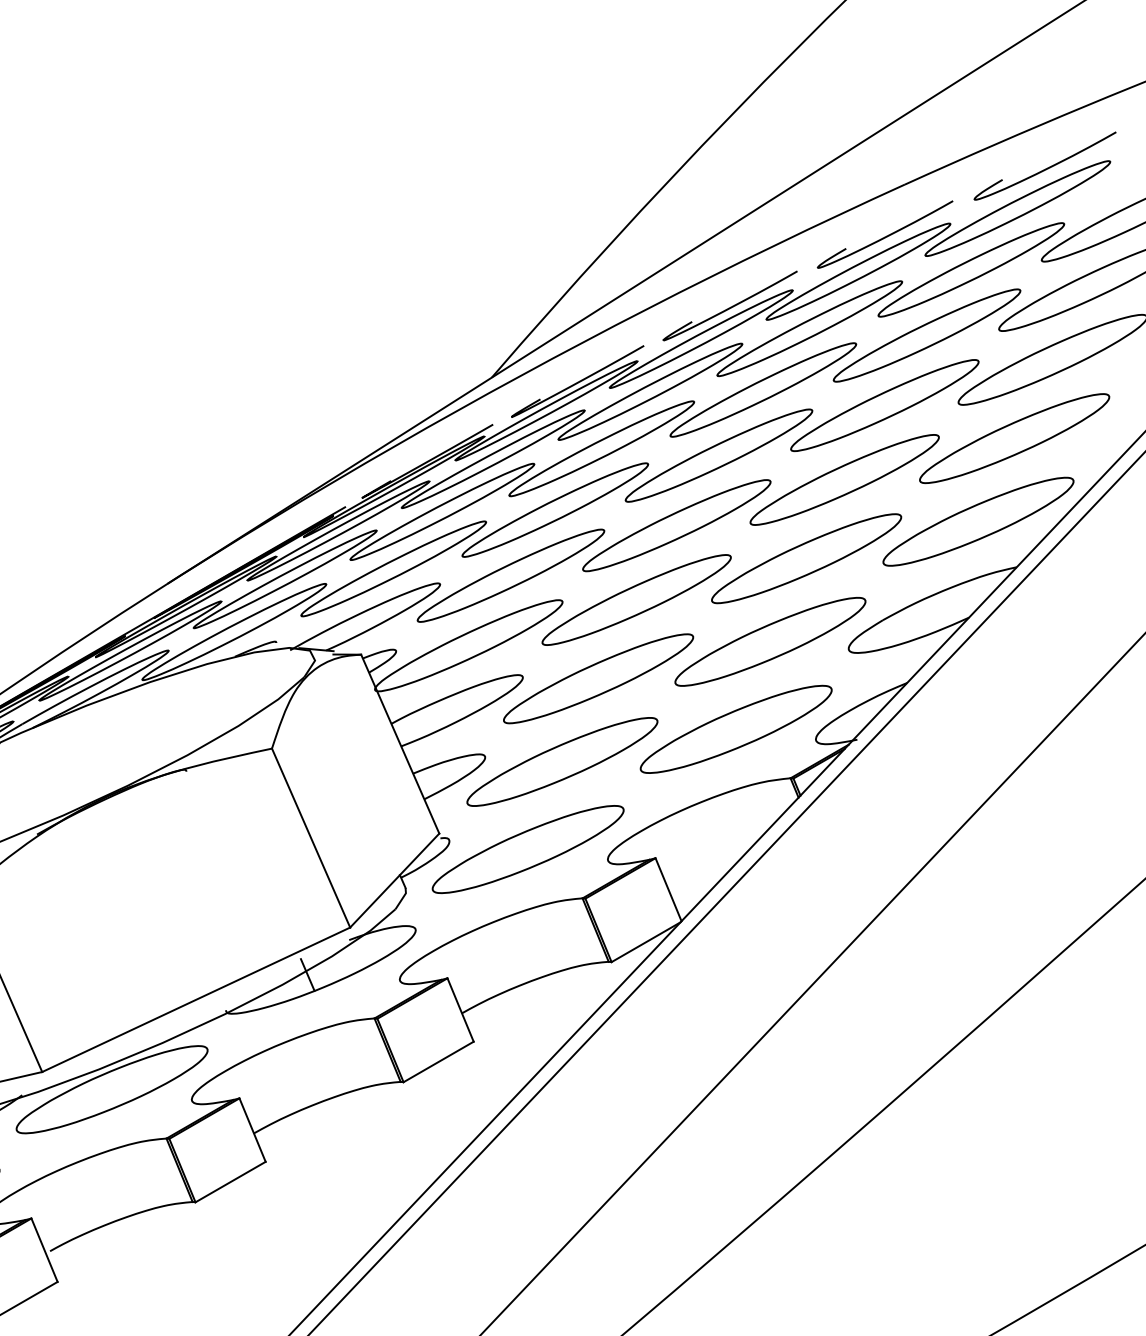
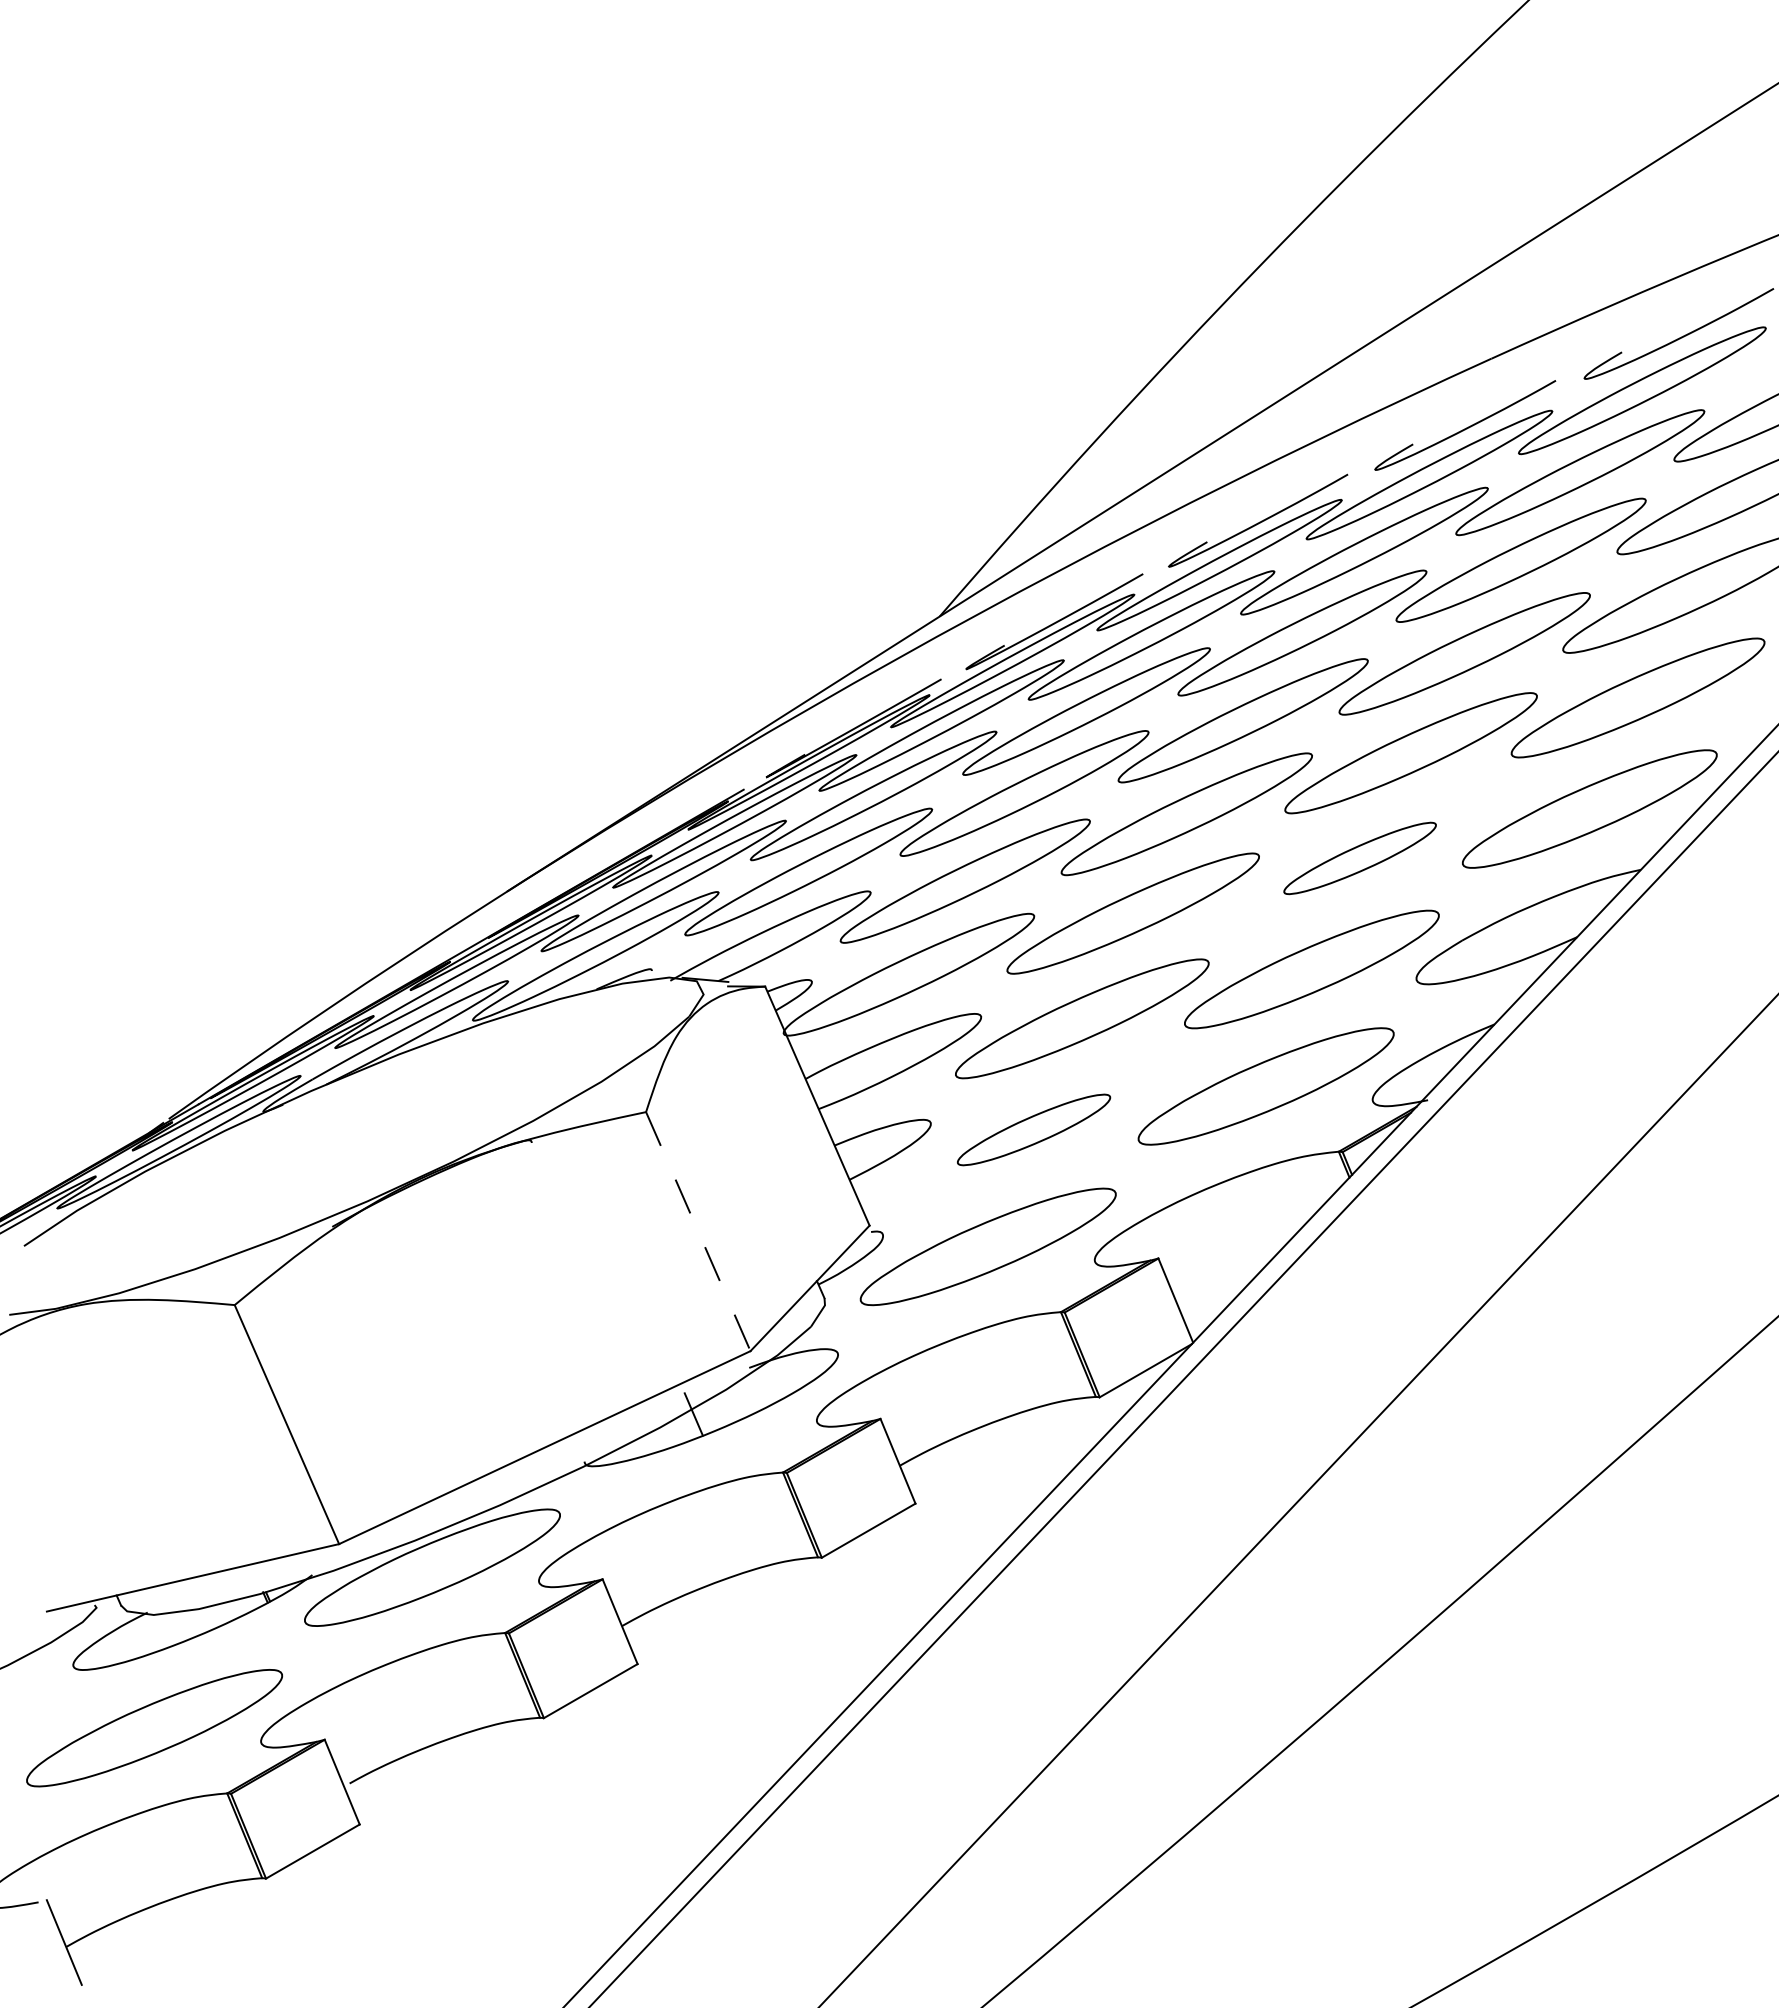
part: (806, 558) -> (1359, 858), size x0.6
part: (562, 761) -> (1033, 1129), size x0.6
line: (311, 838) -> (698, 1232), solid -> dashed

